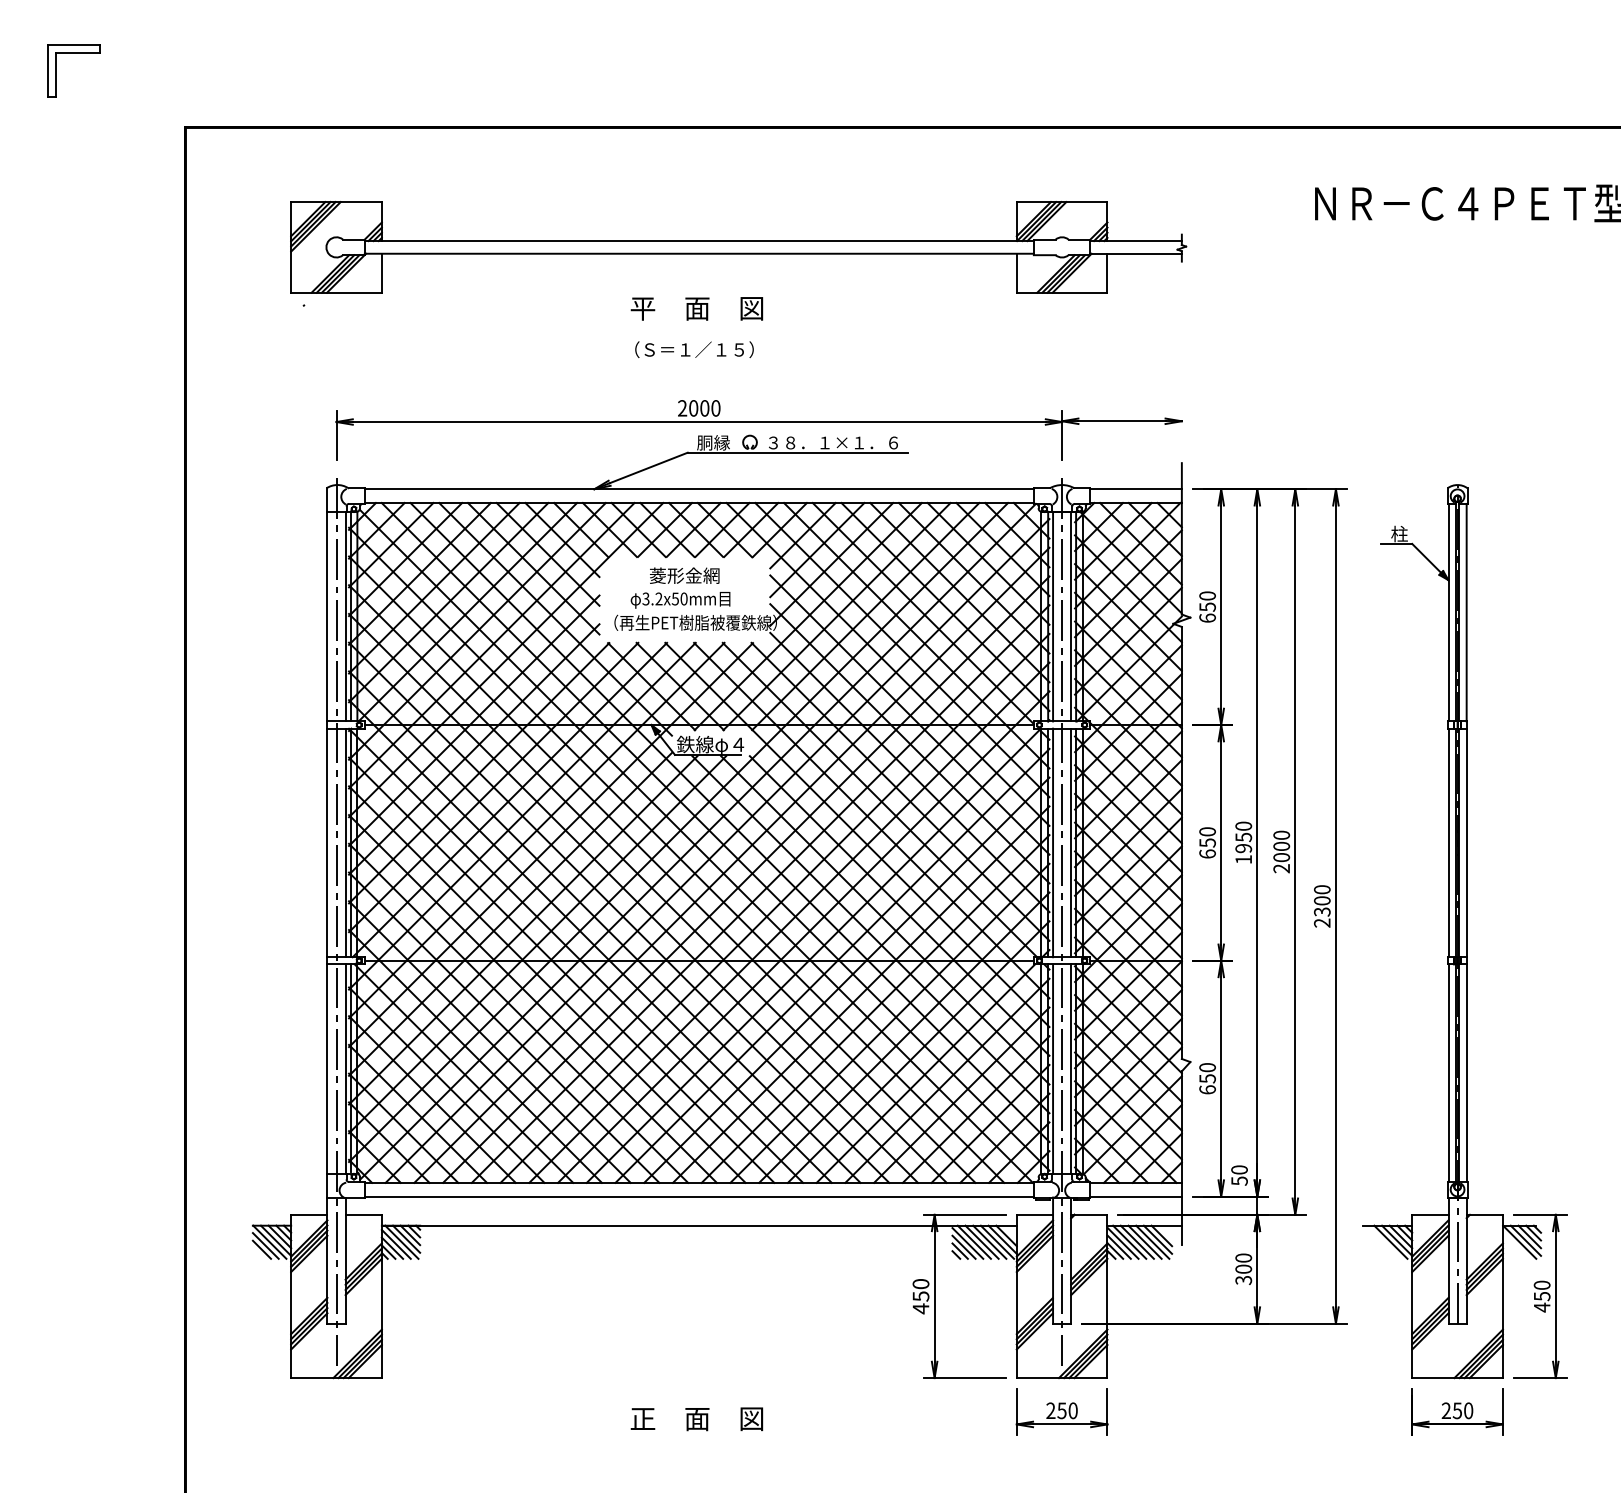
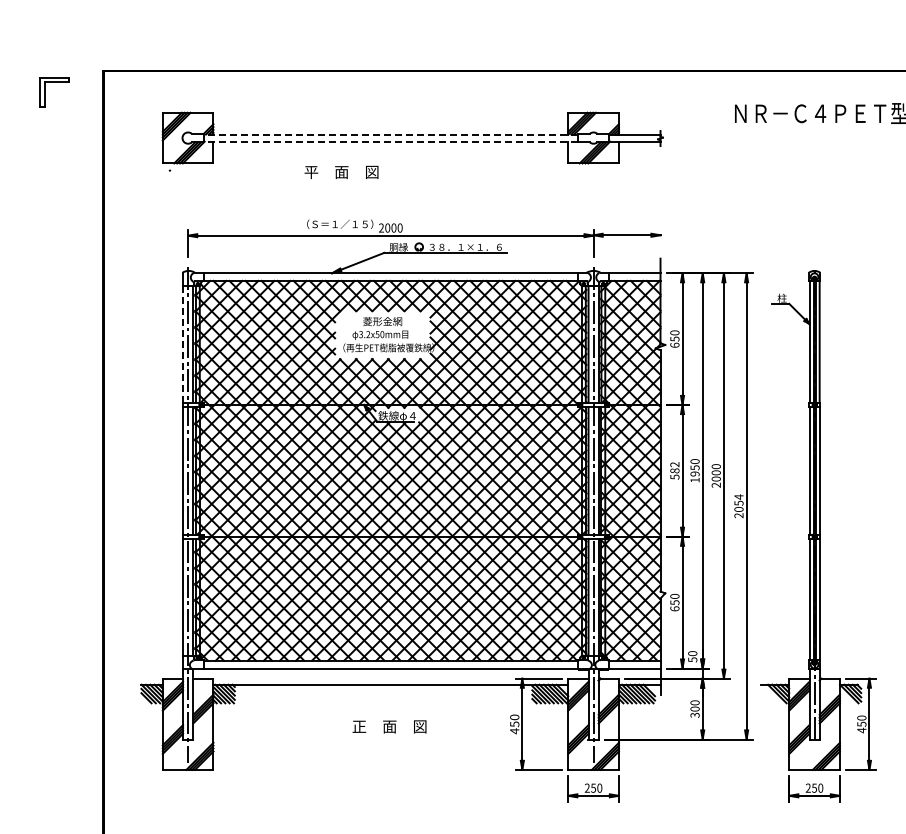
part: (57, 70) -> (45, 92), moved
line: (698, 240) -> (390, 134), solid -> dashed
line: (698, 253) -> (390, 141), solid -> dashed
text: (696, 307) -> (341, 171), moved
text: (695, 348) -> (340, 223), moved
line: (328, 616) -> (183, 344), solid -> dashed
text: (1206, 842) -> (674, 470), 650 -> 582
text: (1321, 899) -> (738, 502), 2300 -> 2054
text: (696, 1418) -> (389, 726), moved

